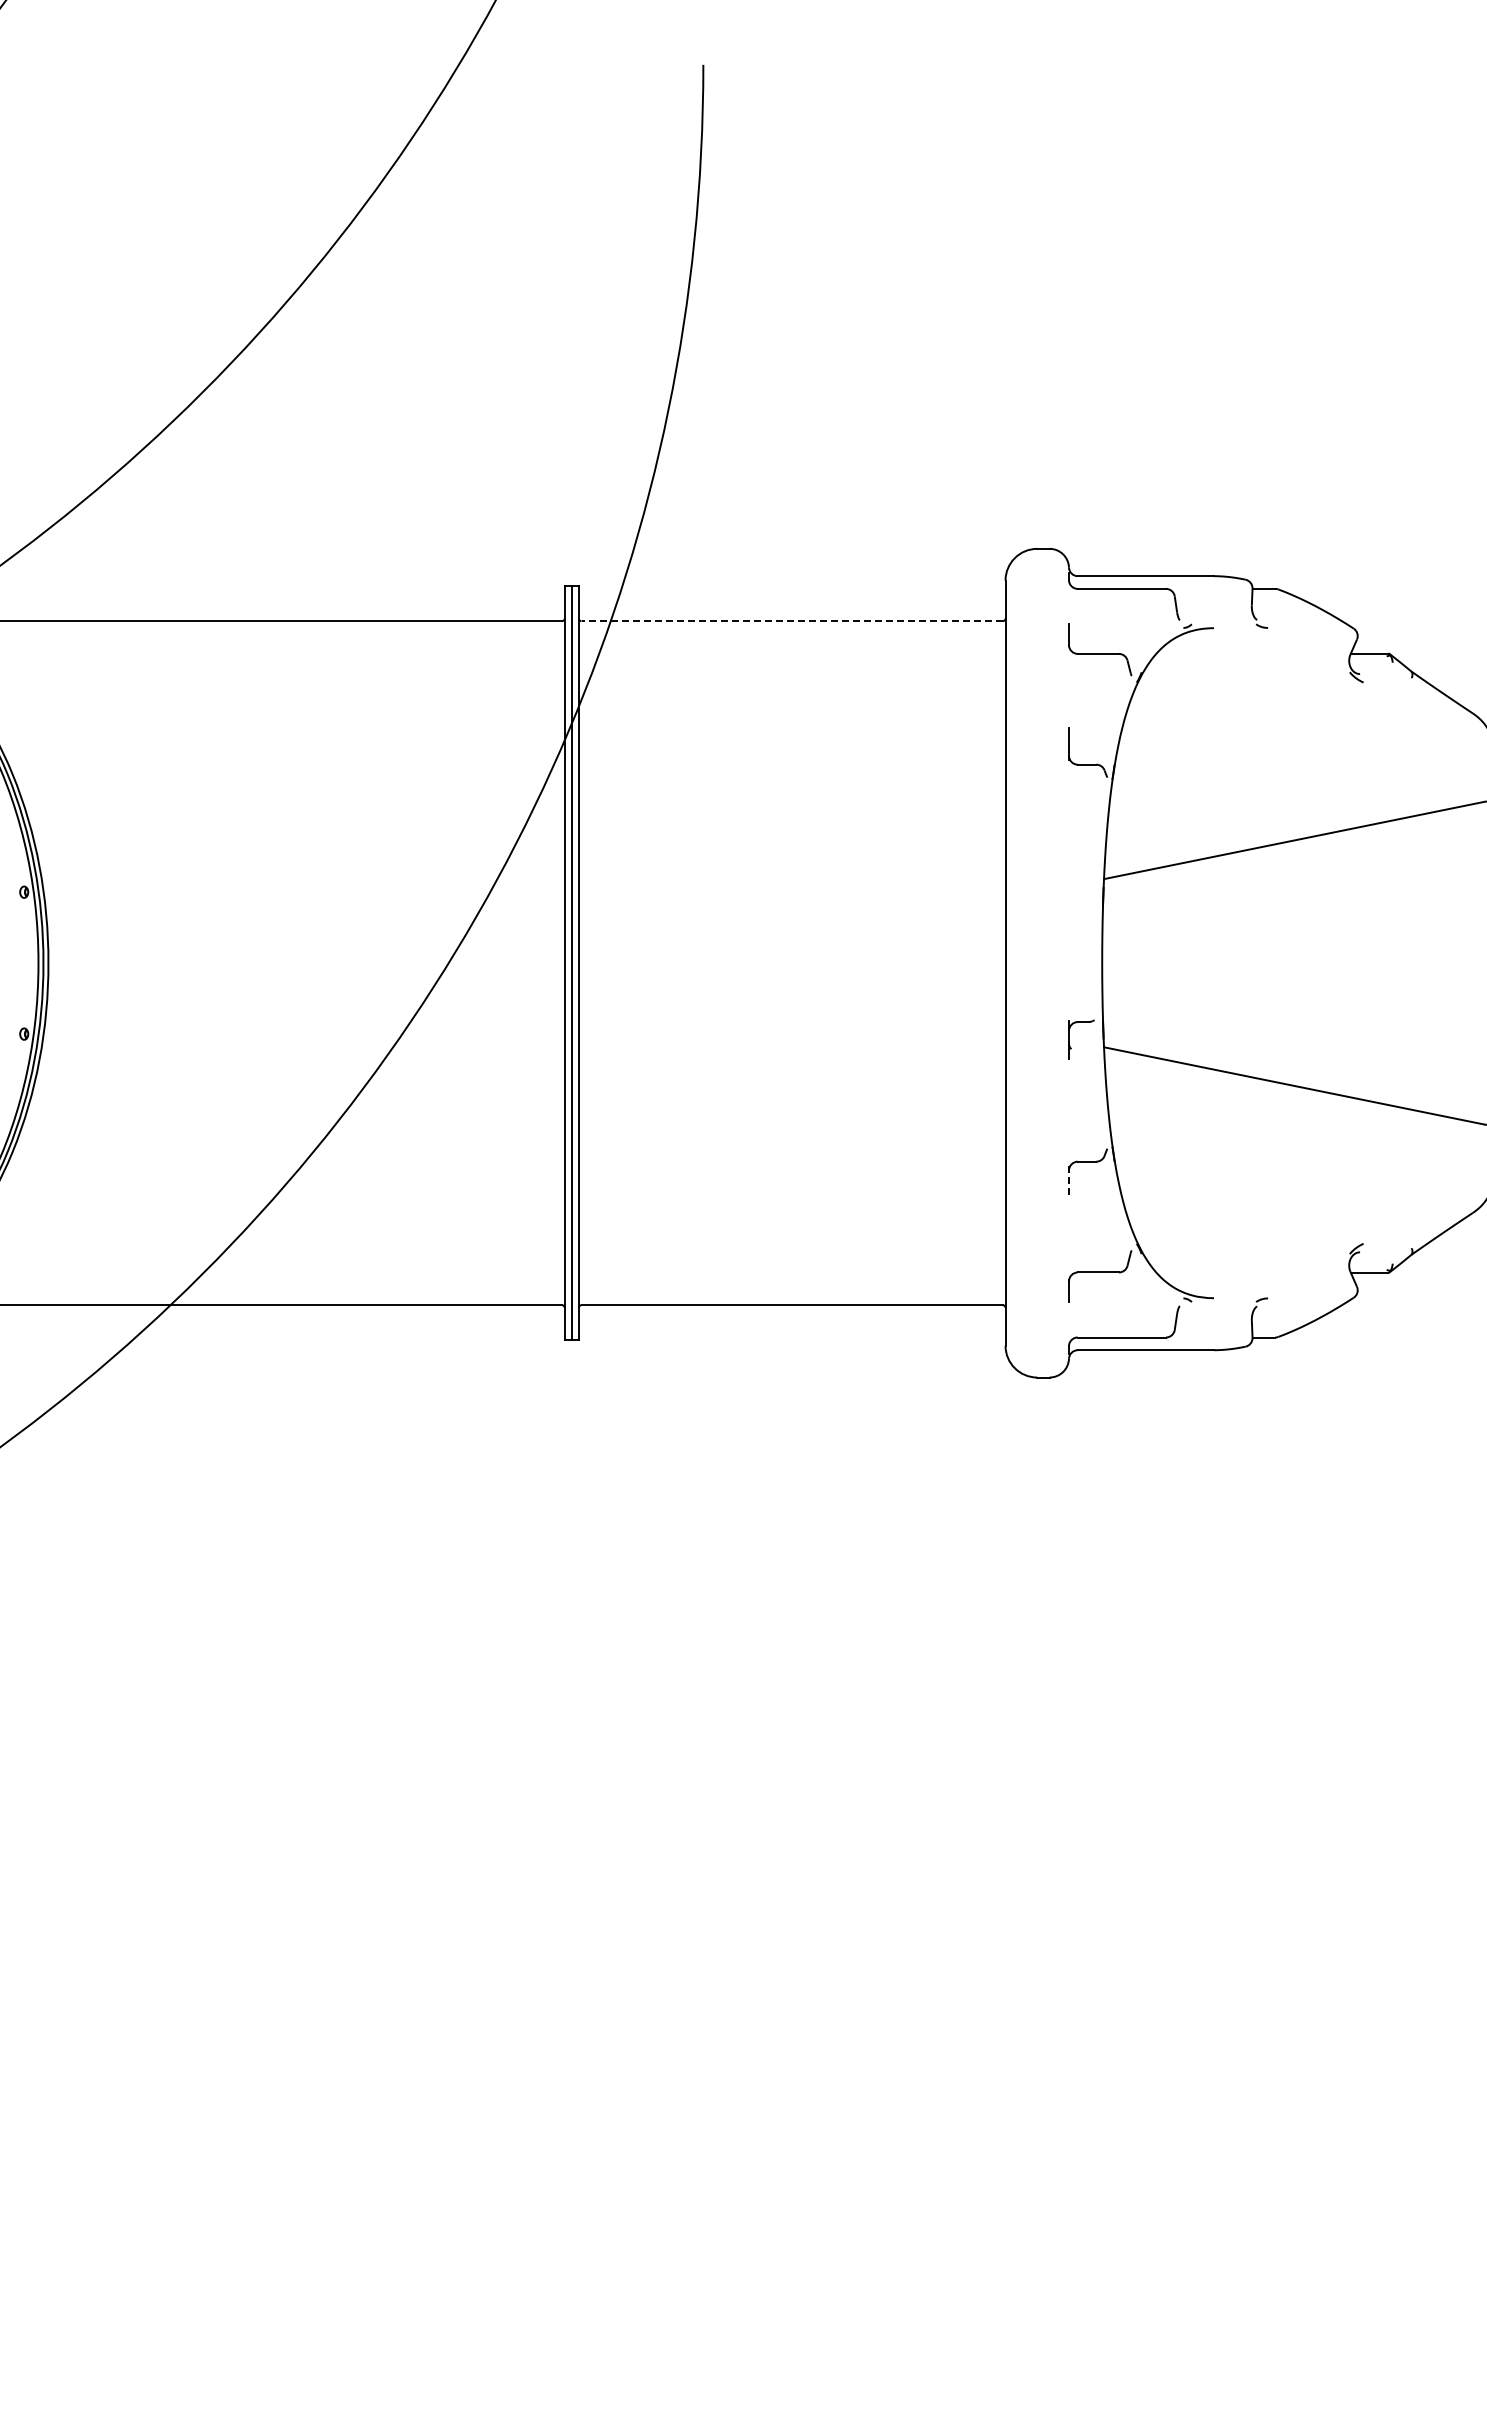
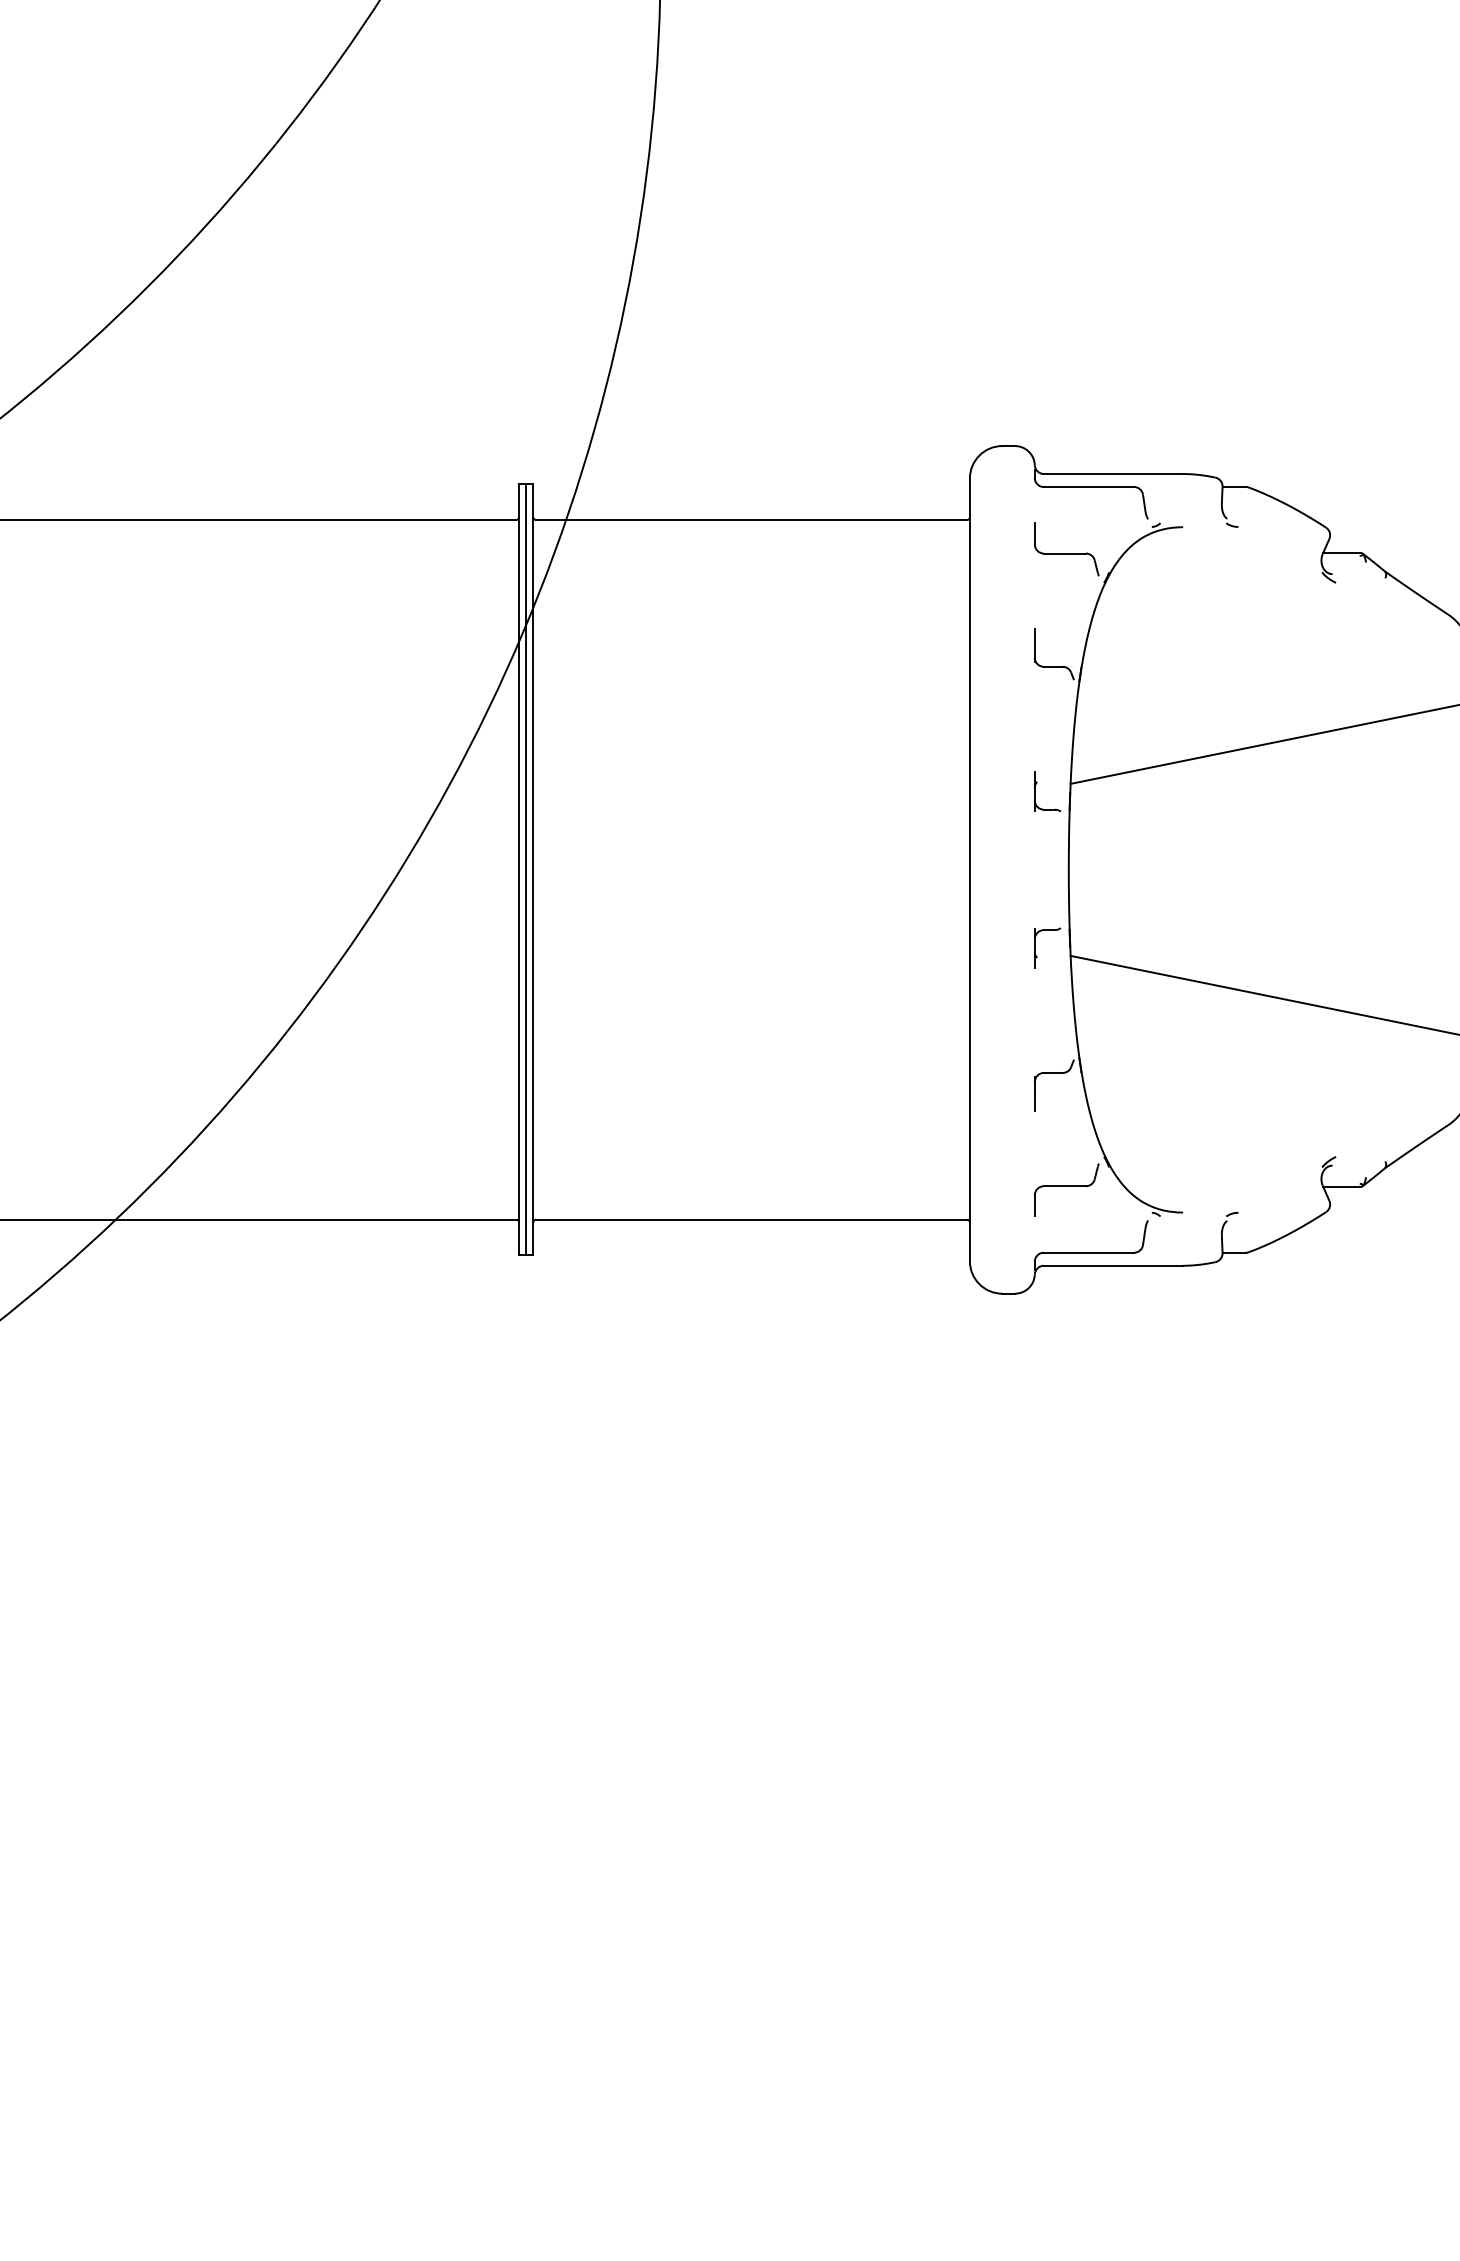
line: (792, 621) -> (751, 520), dashed -> solid
part: (1069, 886) -> (1035, 791), added
line: (1069, 1182) -> (1035, 1094), dashed -> solid

